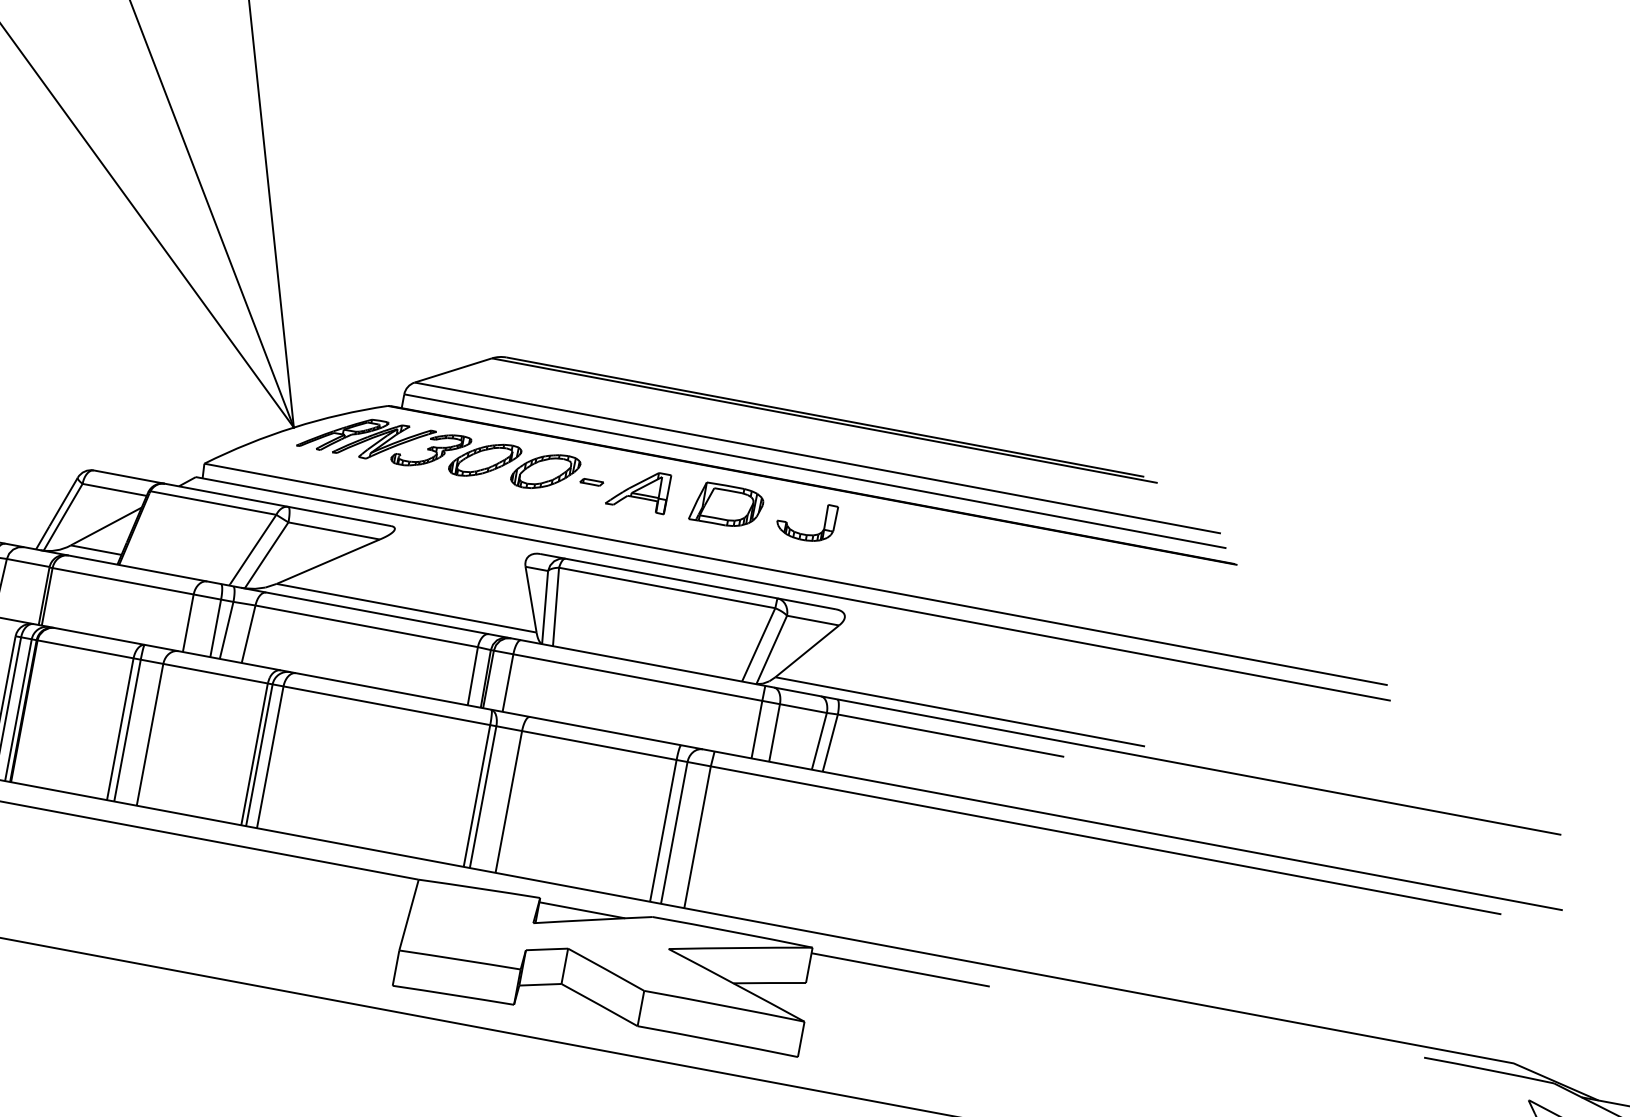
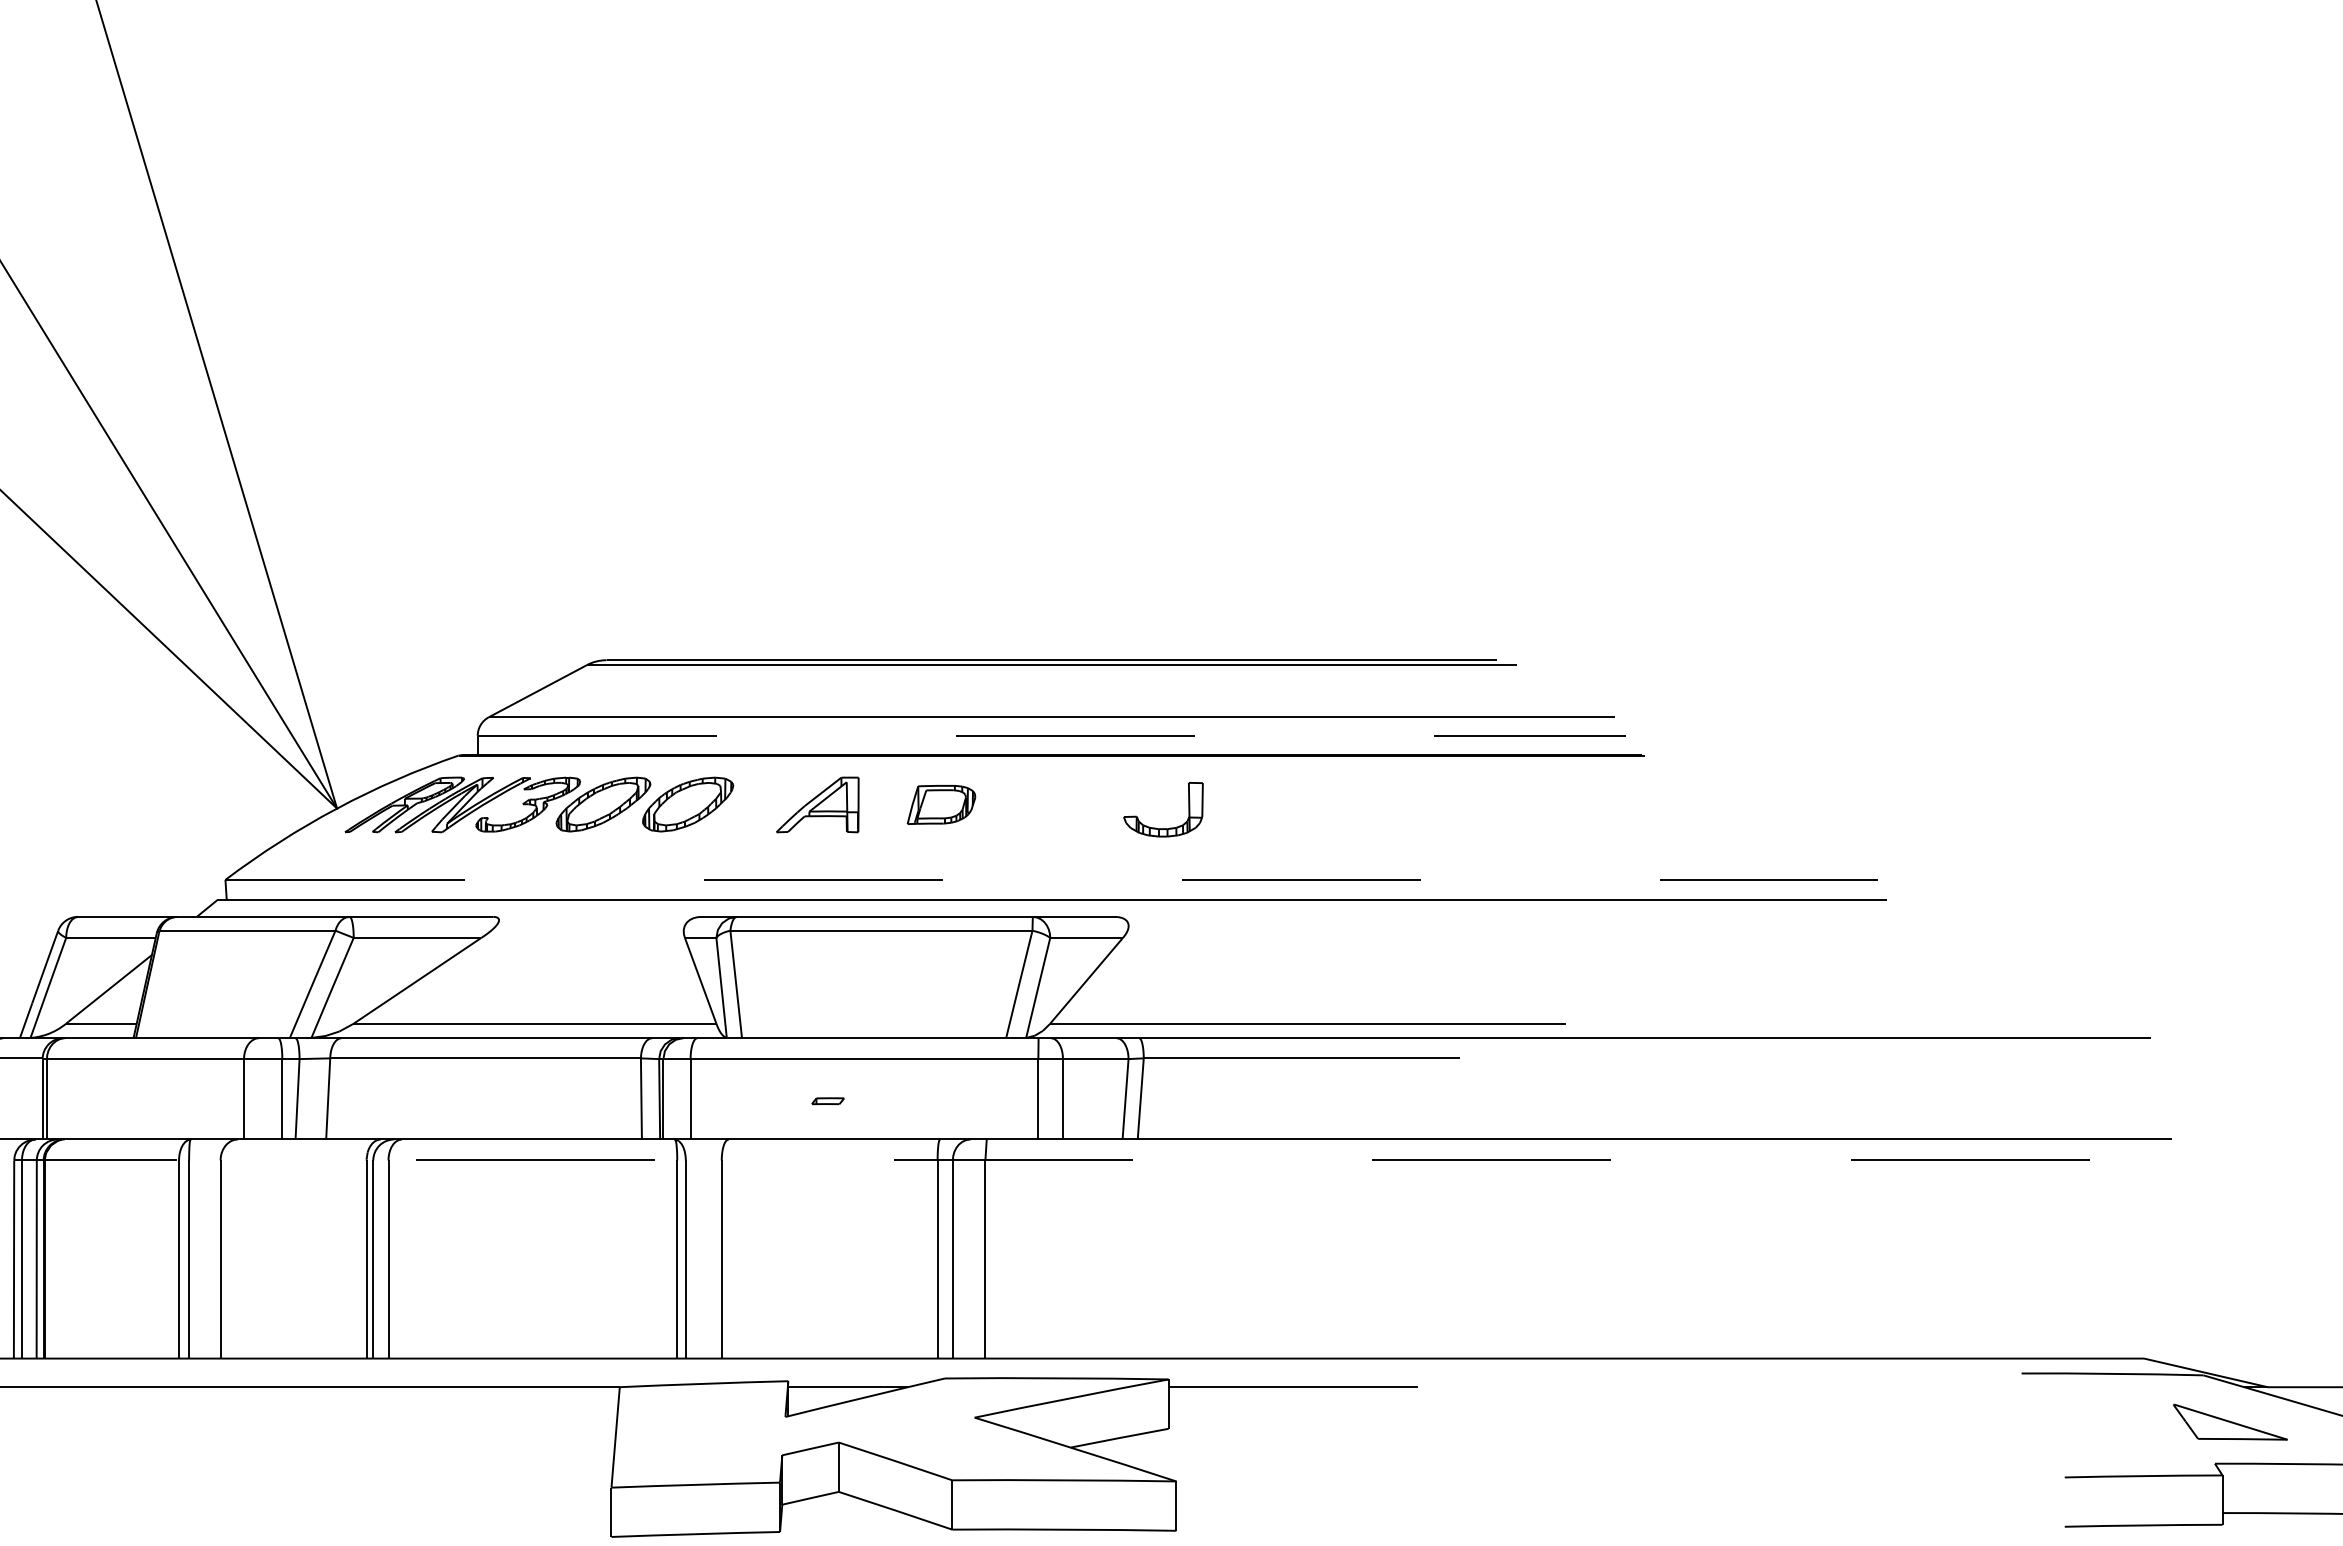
line: (815, 471) -> (1052, 735), solid -> dashed
part: (591, 482) -> (827, 1101), moved
part: (727, 505) -> (941, 804), size x0.7
part: (804, 534) -> (1163, 828), moved
line: (795, 574) -> (1051, 879), solid -> dashed
line: (758, 775) -> (1051, 1160), solid -> dashed

